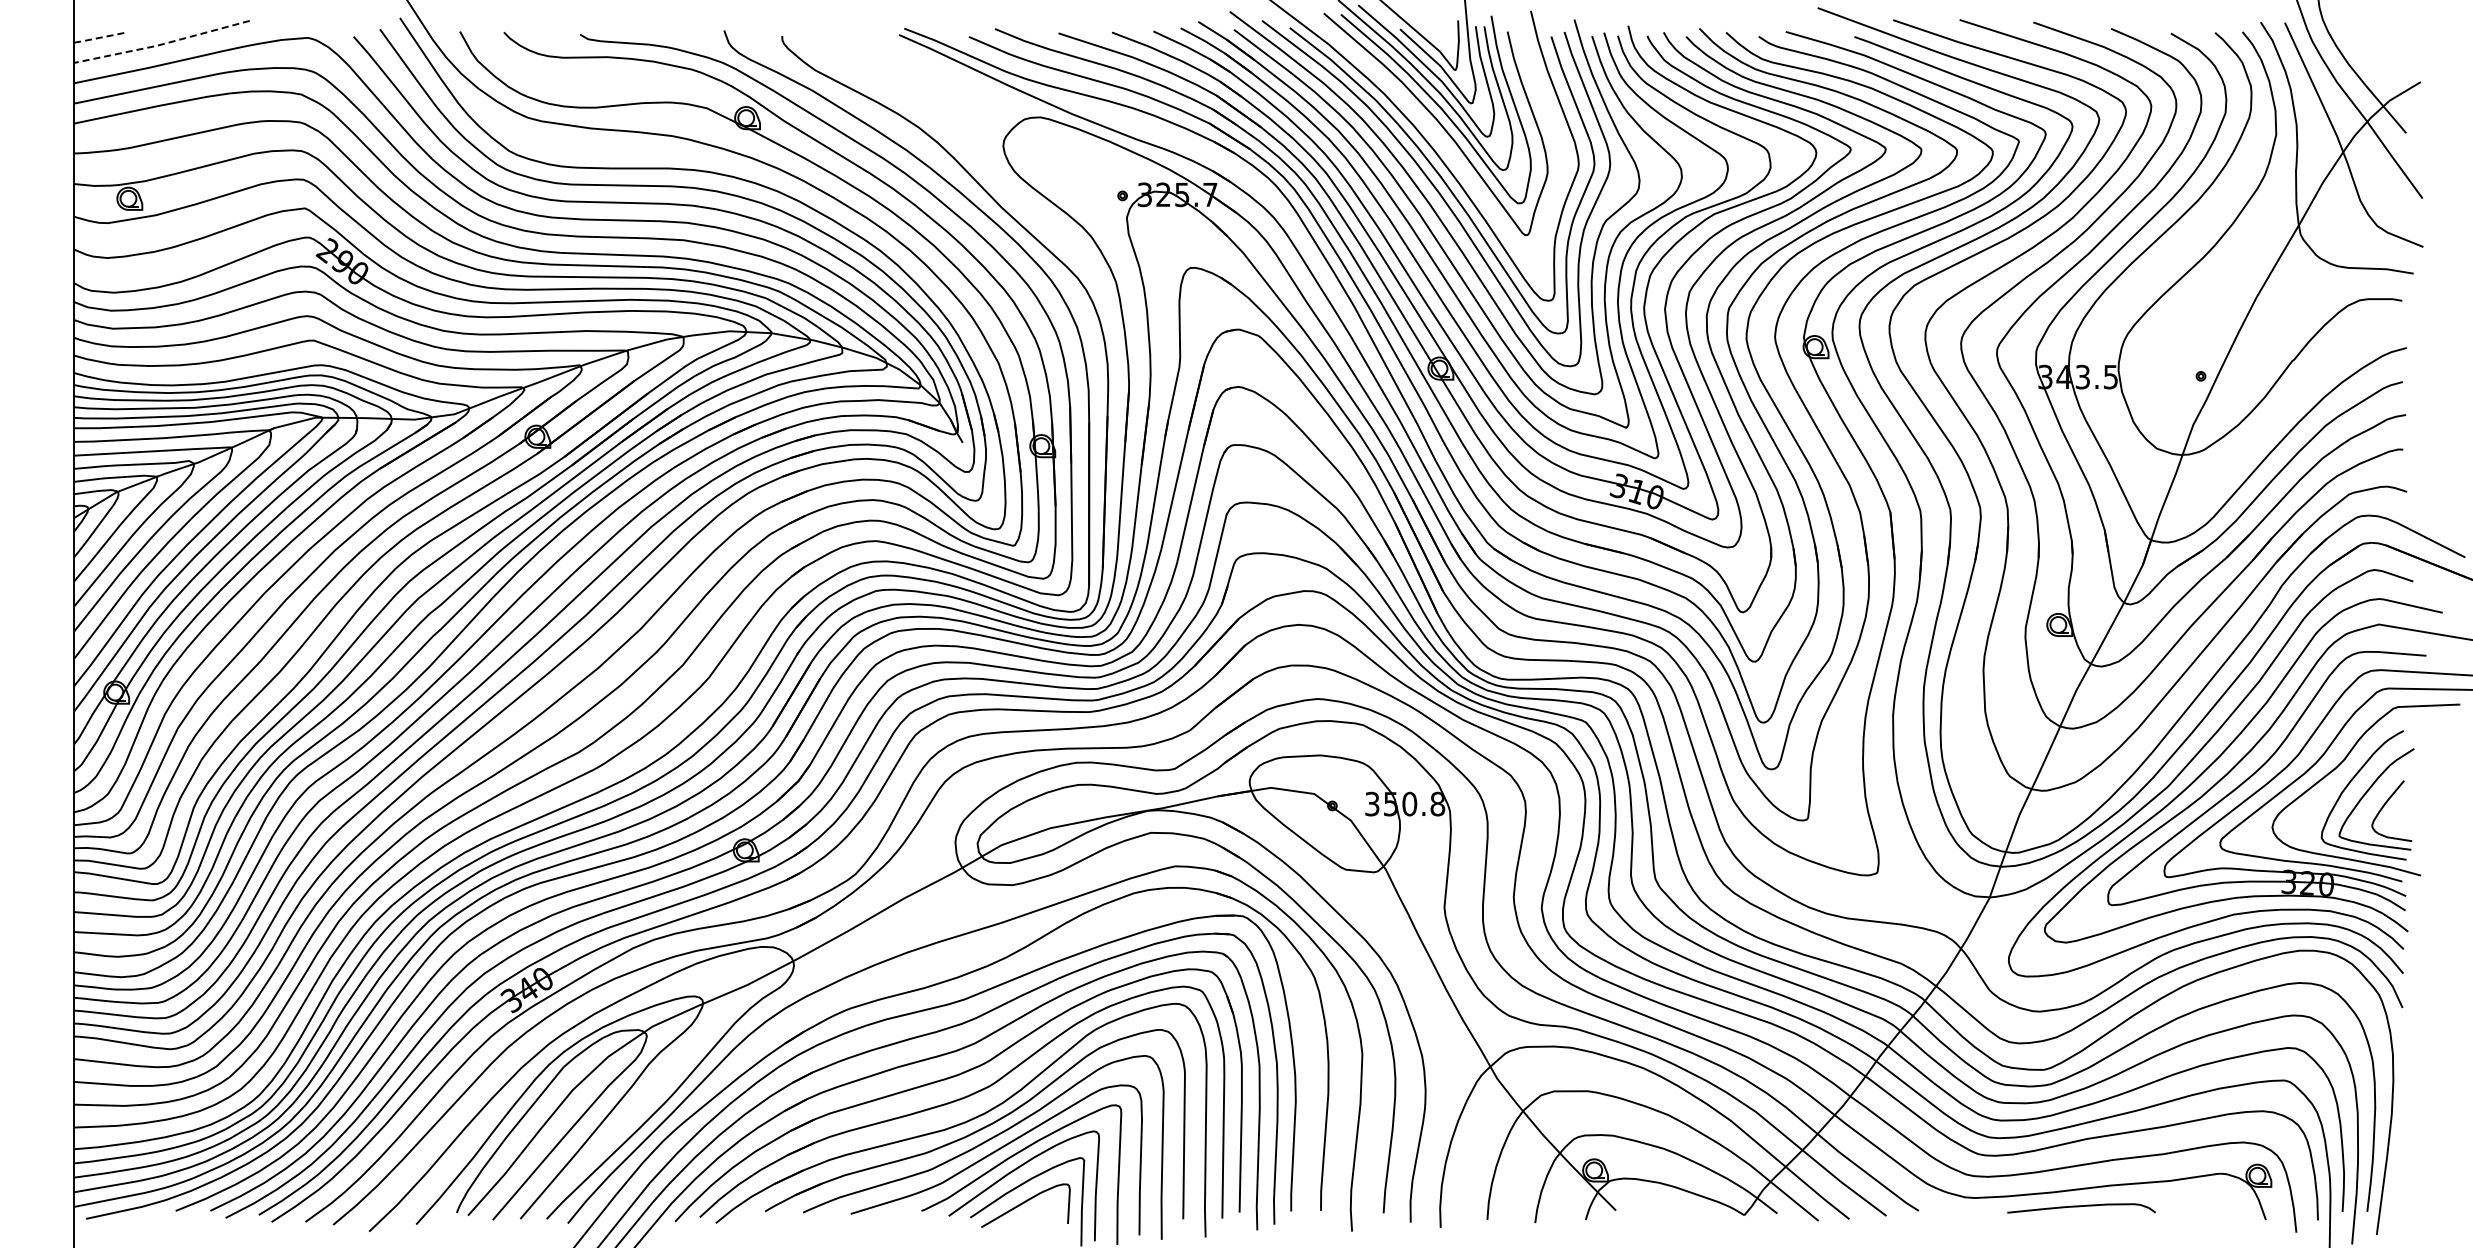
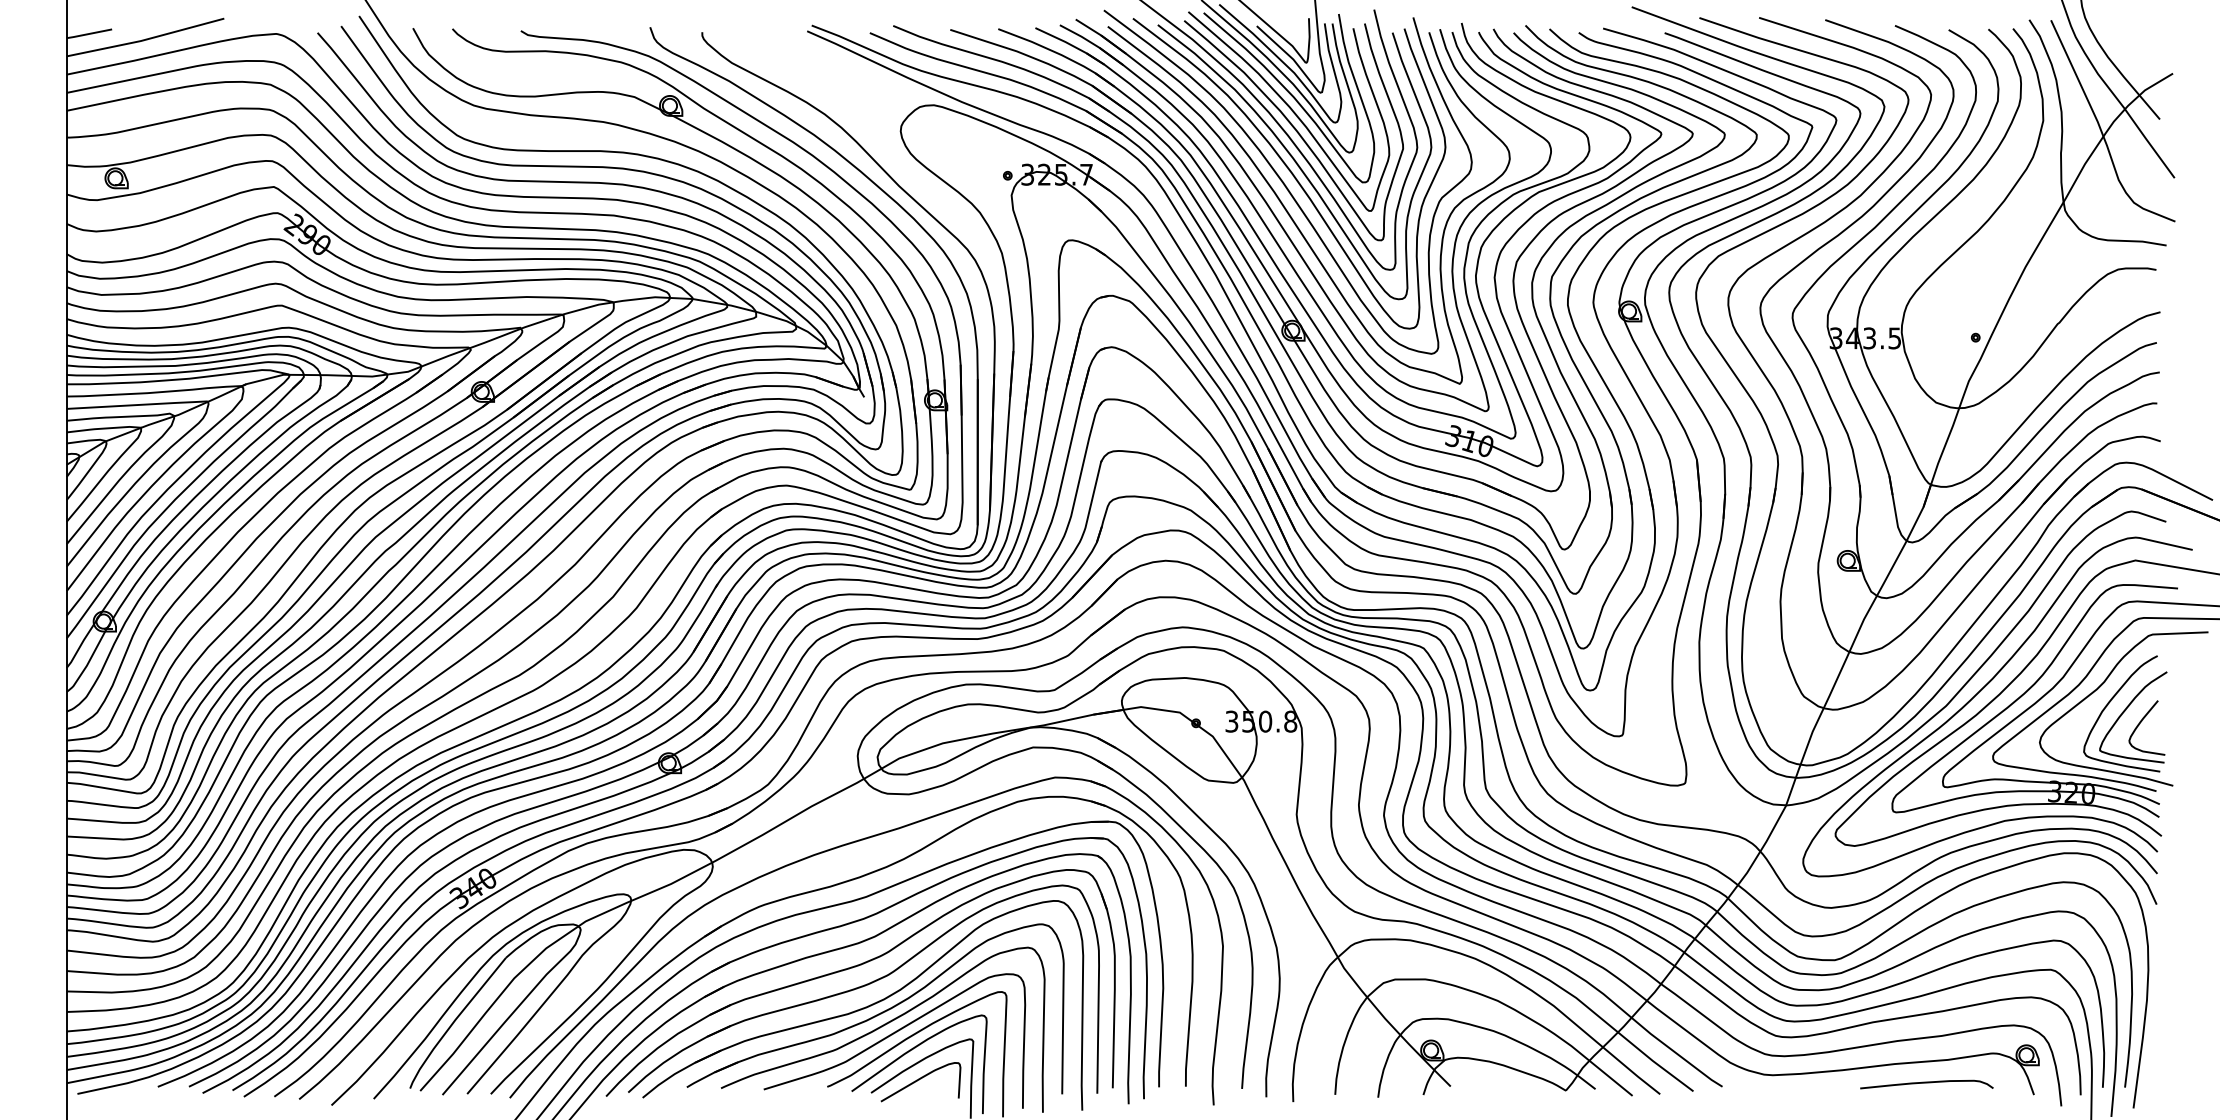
line: (99, 37) -> (89, 33), dashed -> solid
line: (161, 44) -> (145, 39), dashed -> solid
curve: (1442, 145) -> (1294, 130), added
curve: (2080, 1207) -> (1925, 1083), moved

